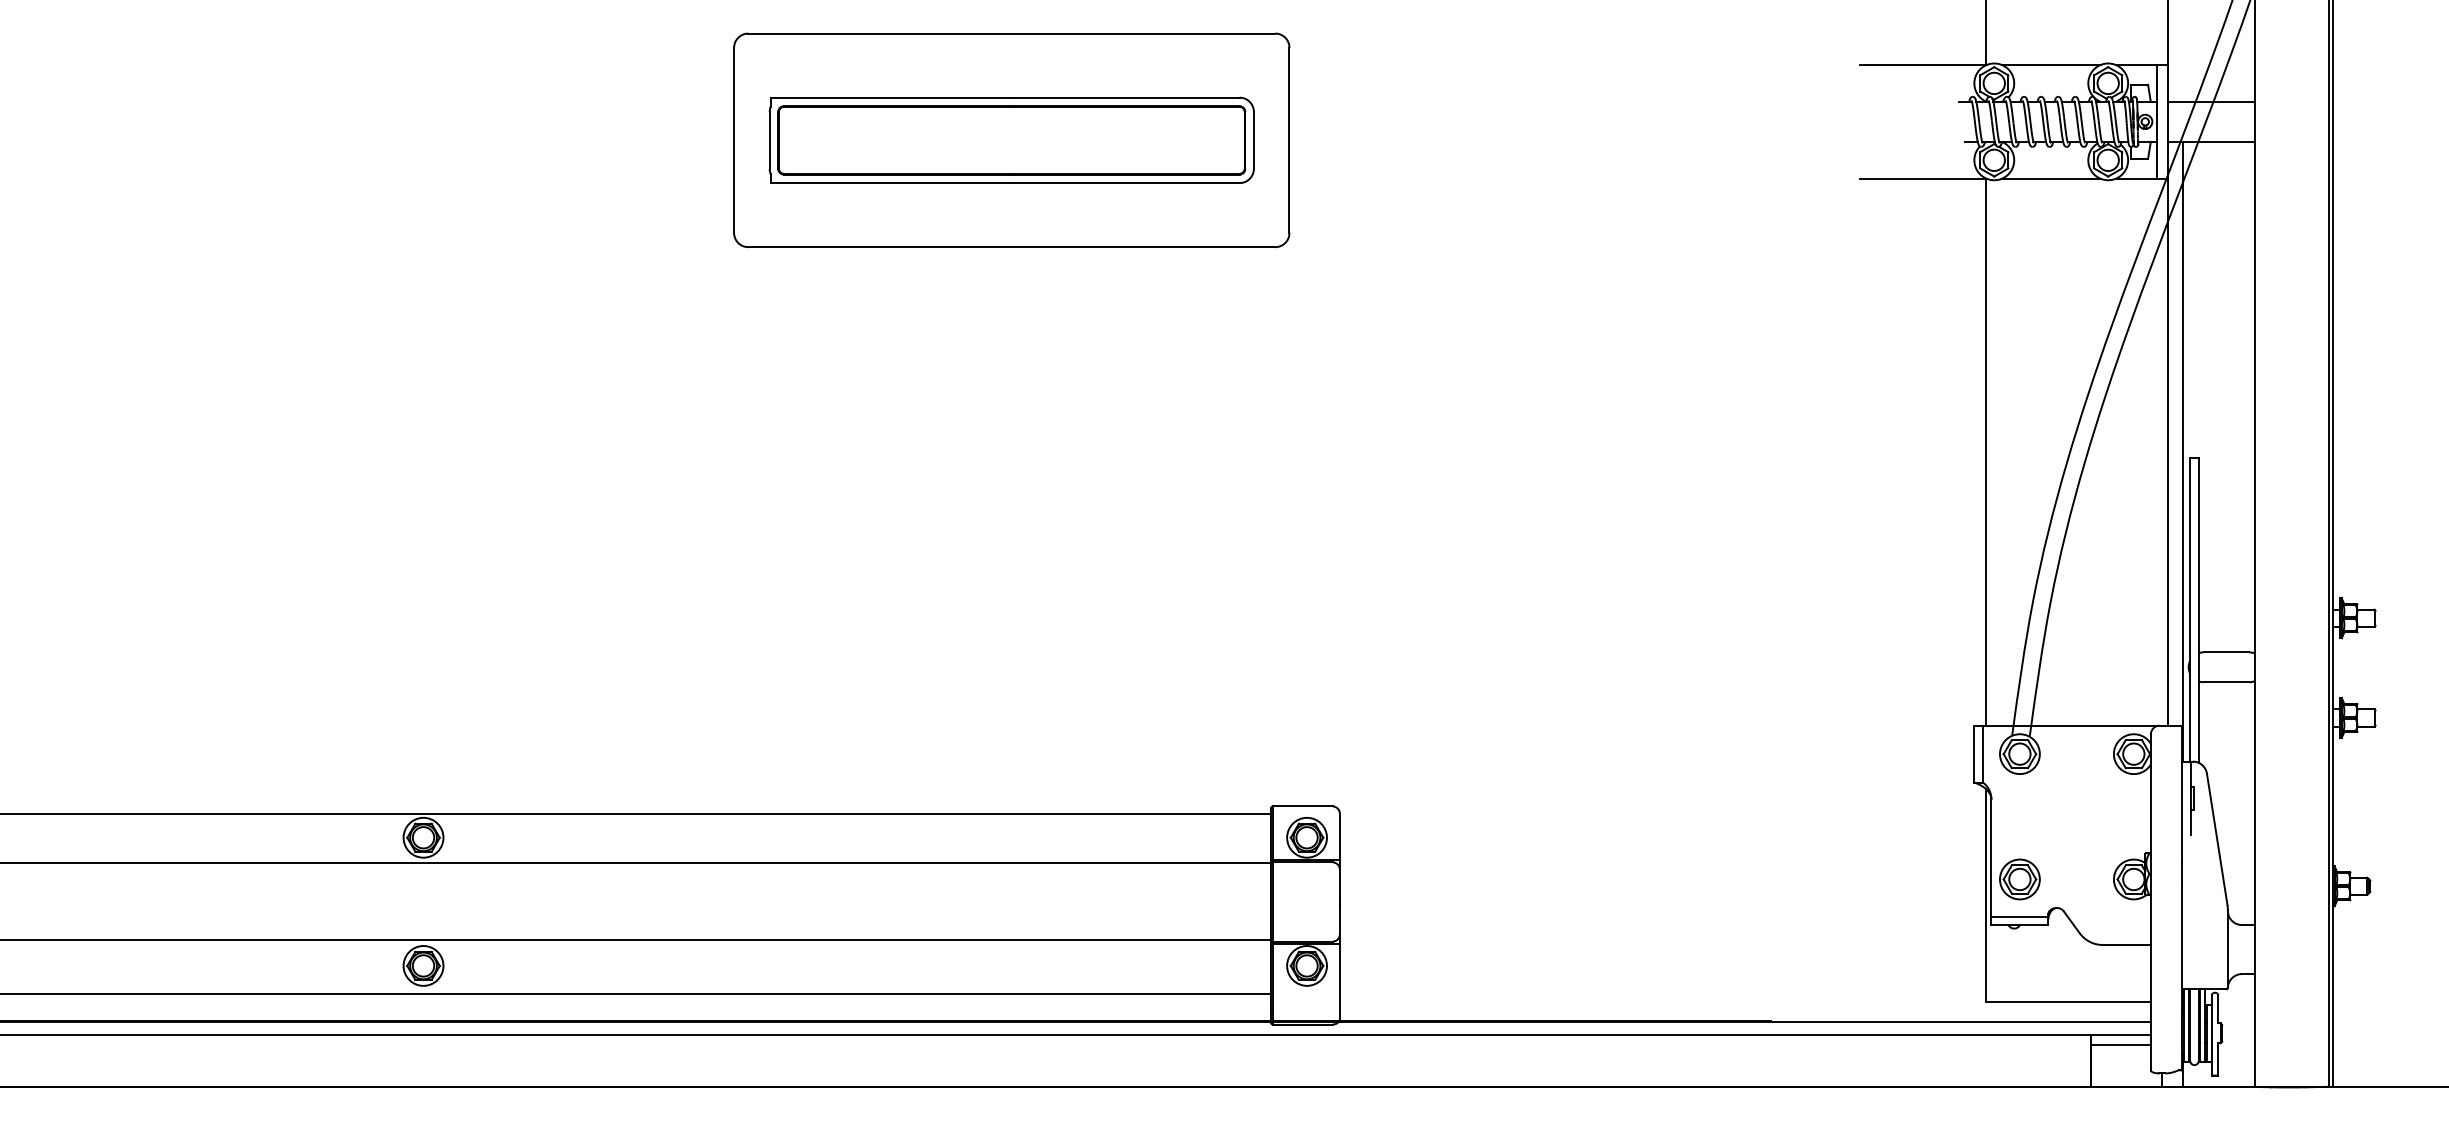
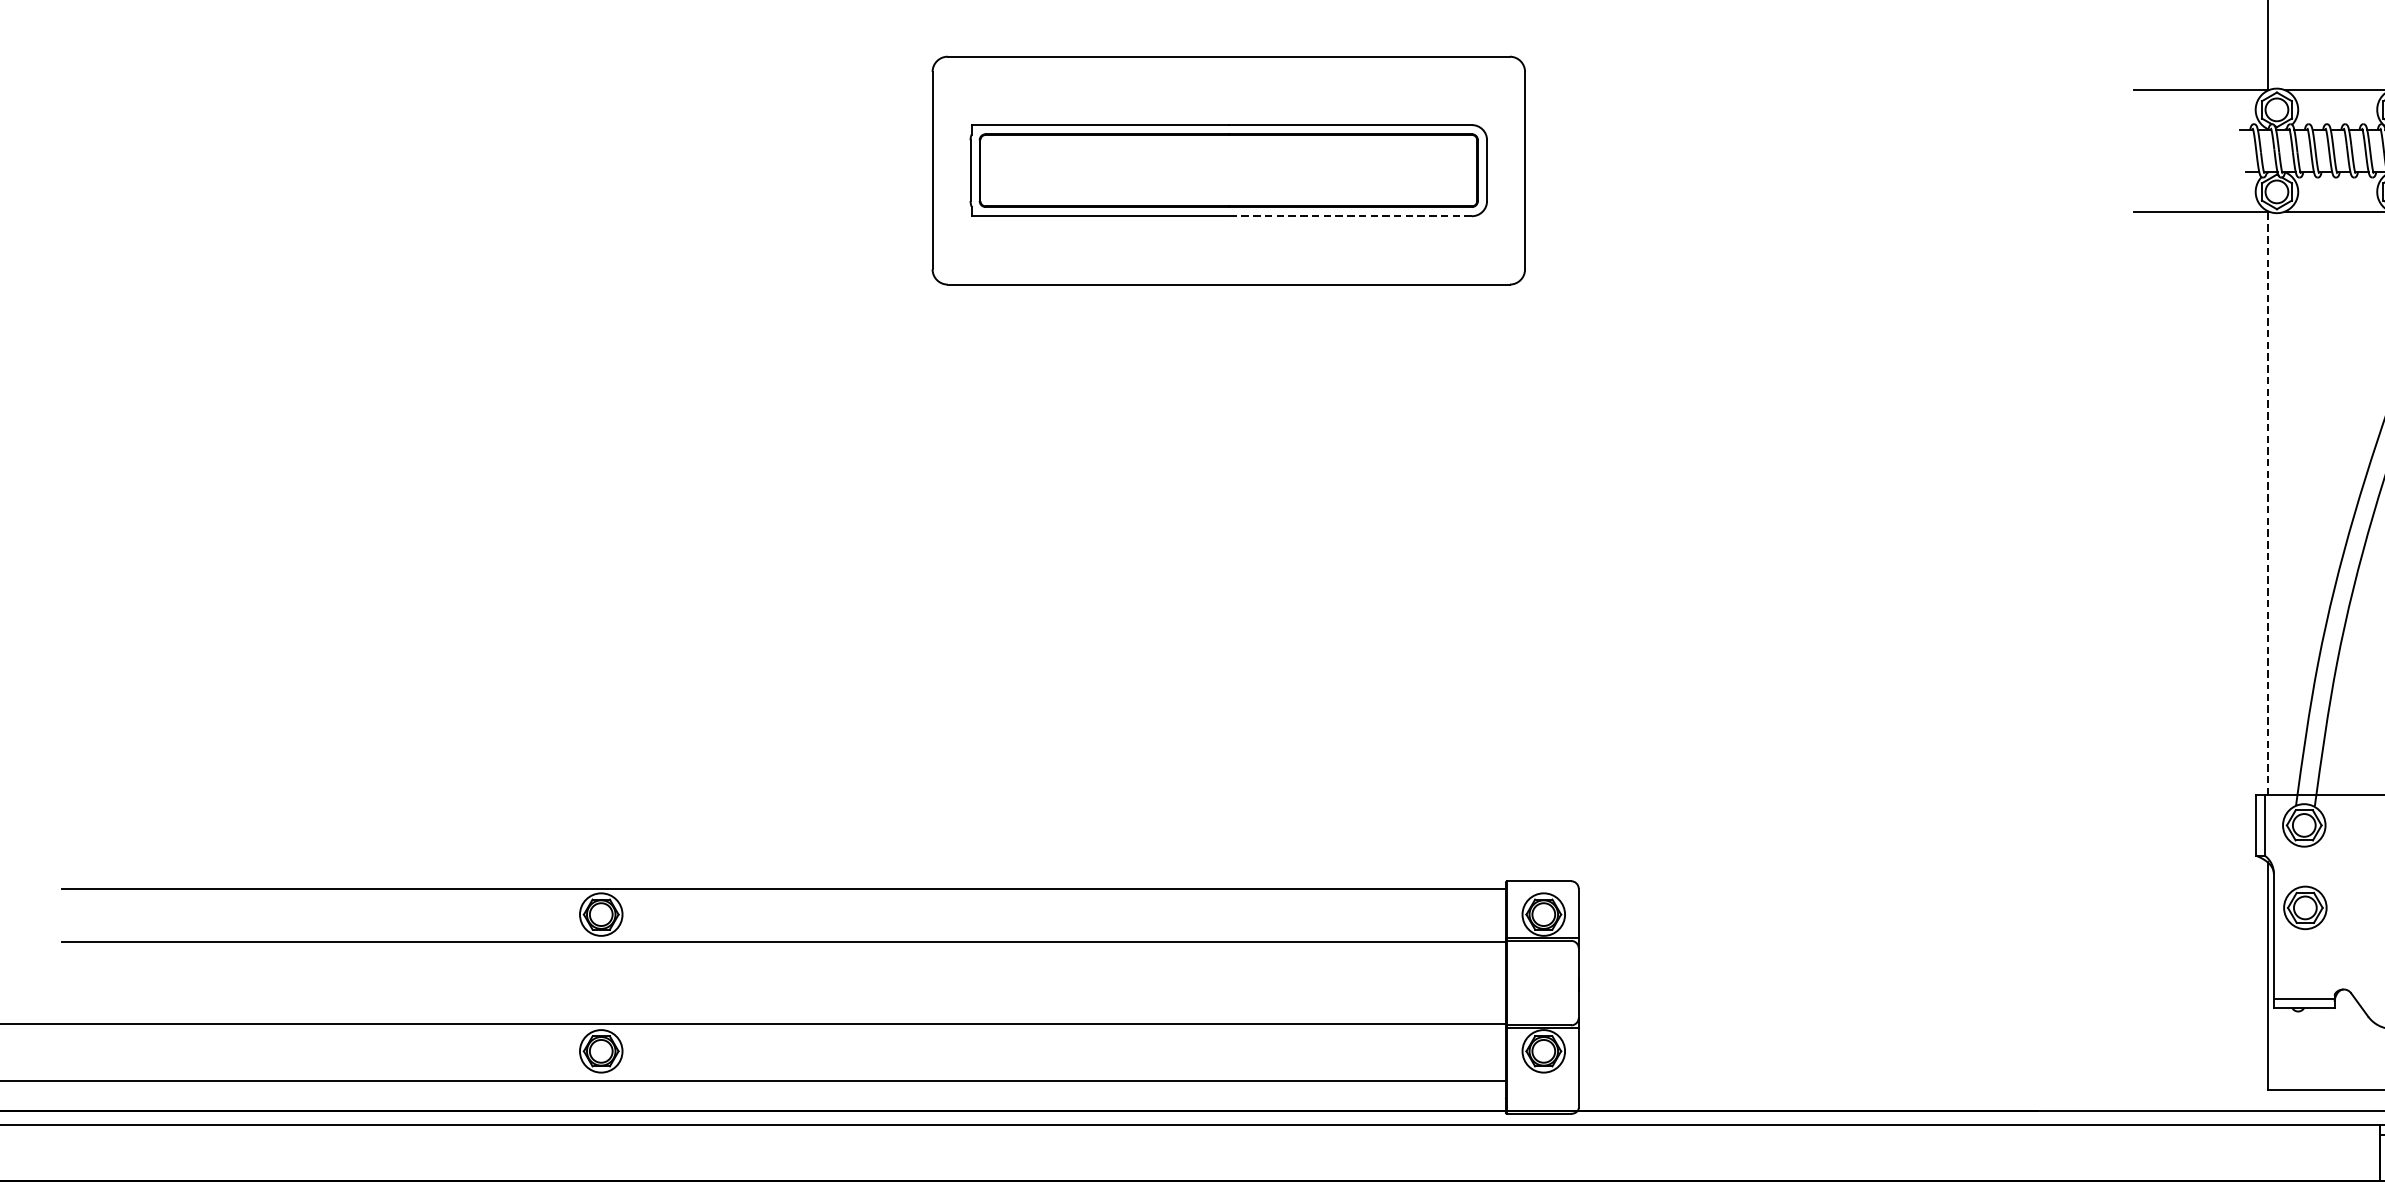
line: (1125, 183) -> (1350, 216), solid -> dashed
line: (1985, 451) -> (2267, 502), solid -> dashed
part: (2019, 879) -> (2304, 907), moved

